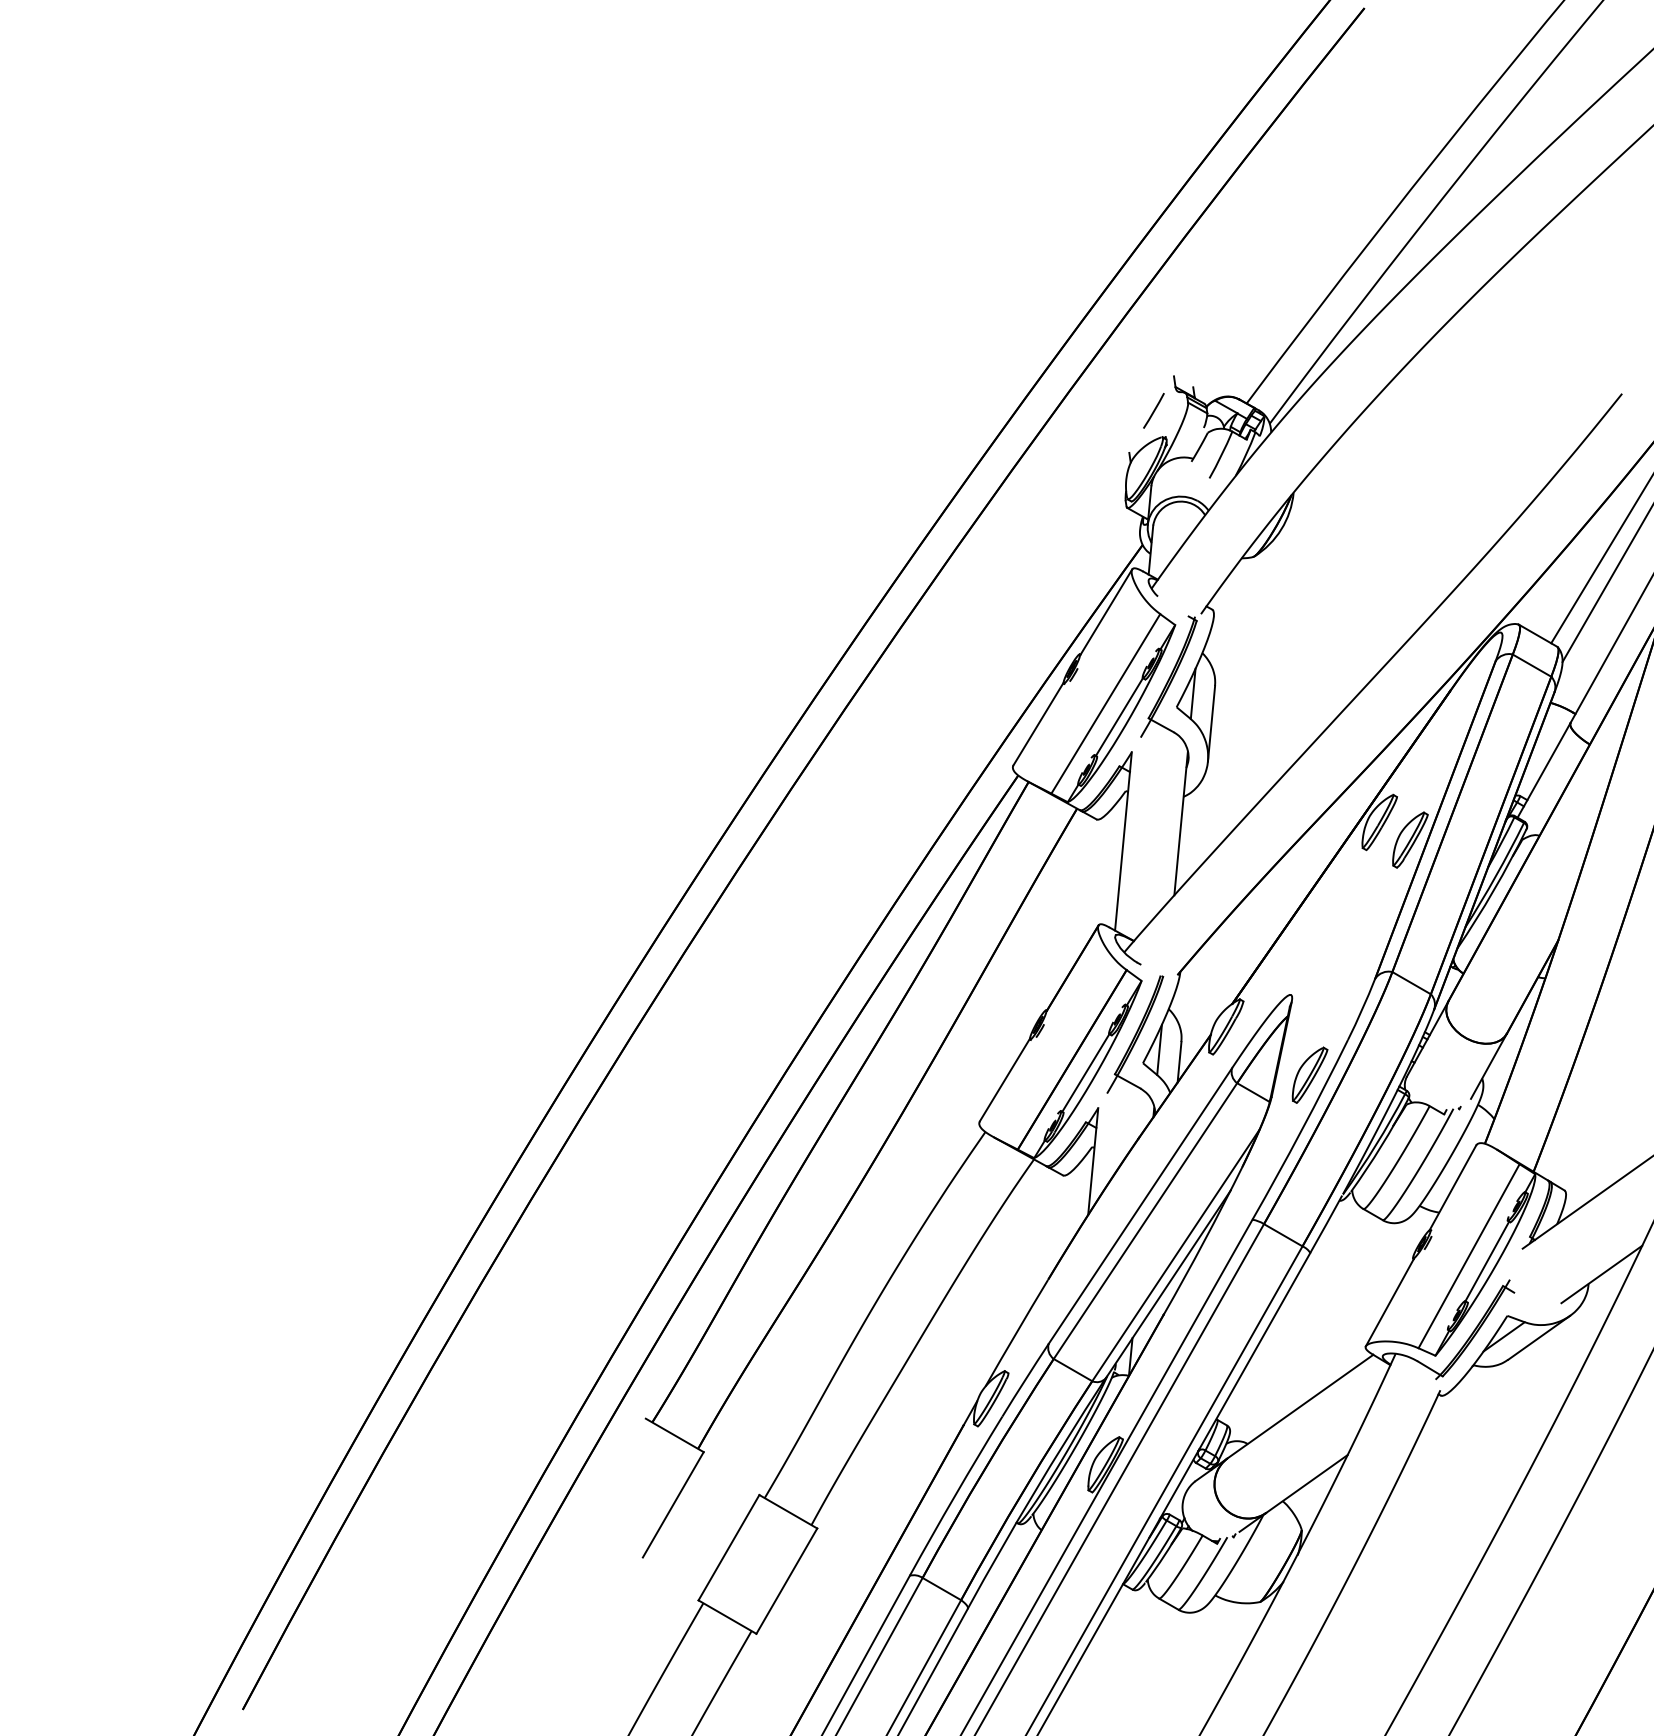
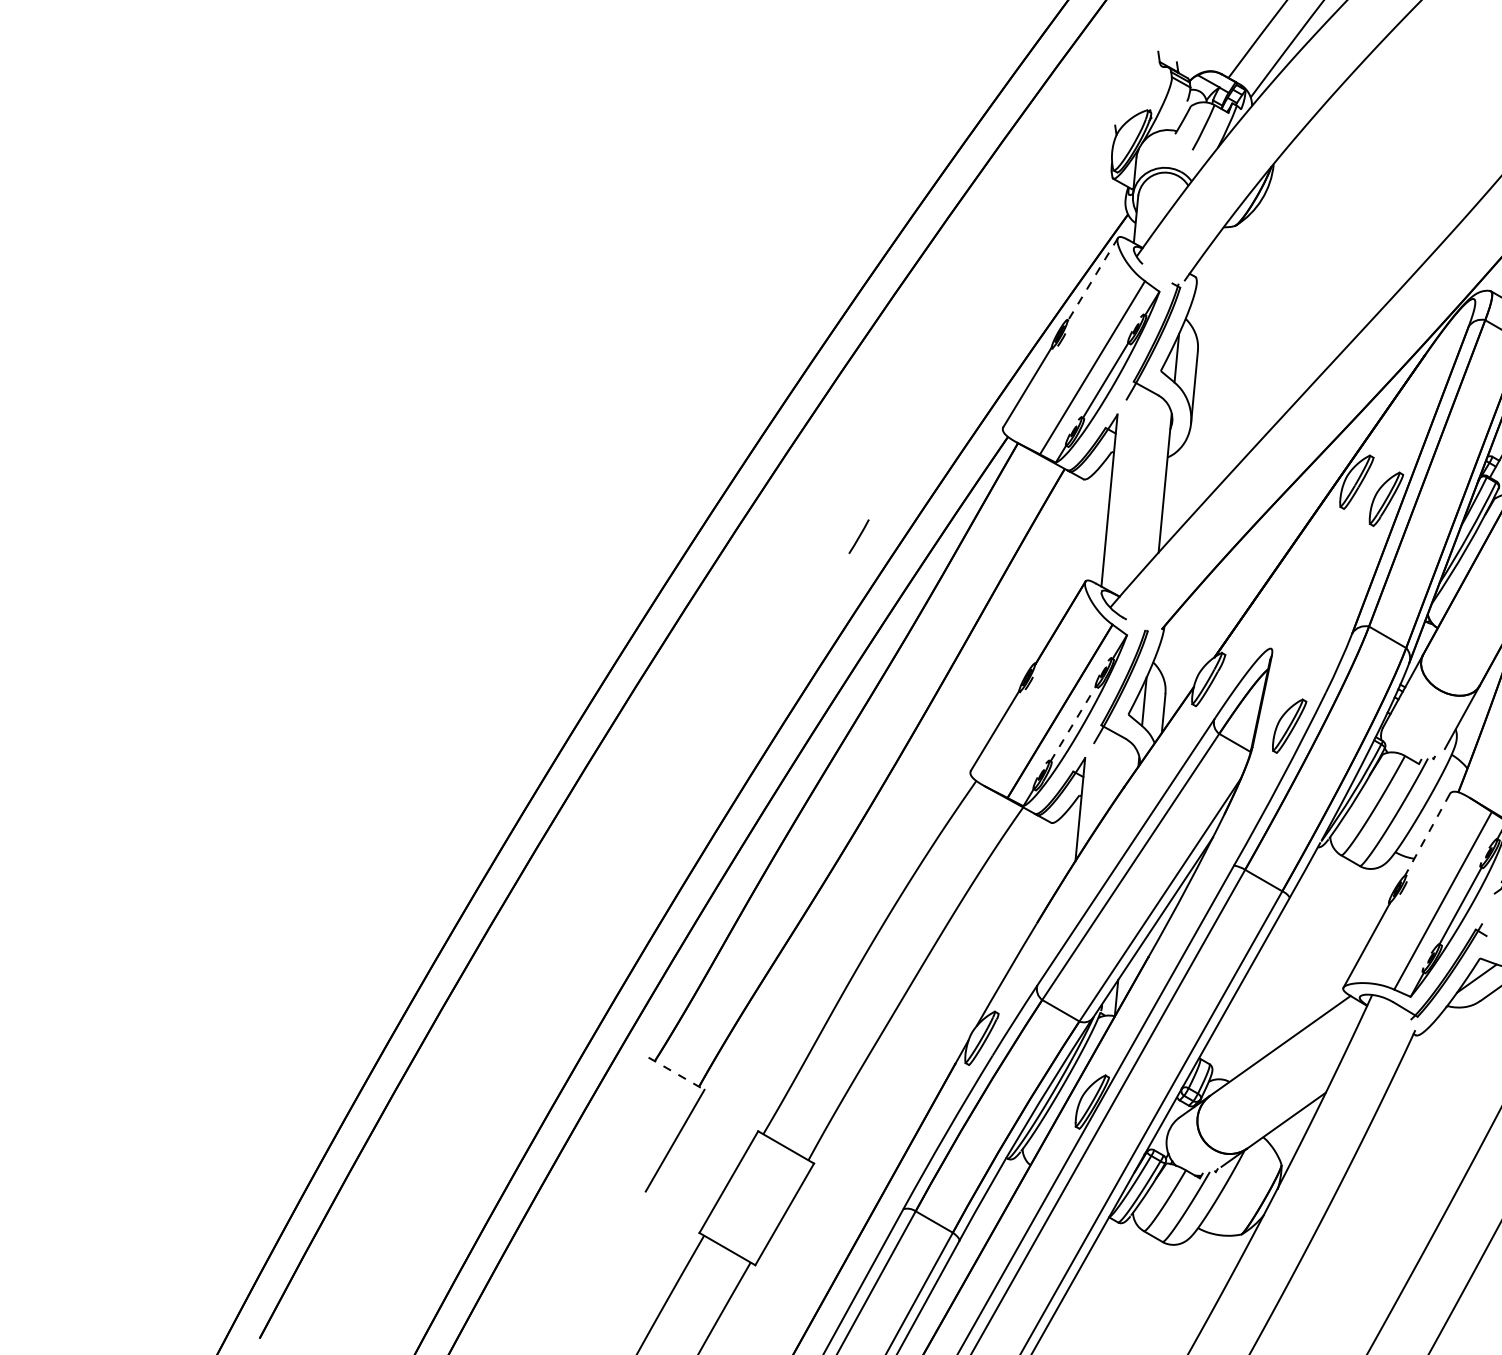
line: (1153, 410) -> (858, 536), moved
line: (1106, 612) -> (1093, 279), solid -> dashed
line: (1086, 1072) -> (1073, 723), solid -> dashed
line: (1452, 1188) -> (1427, 835), solid -> dashed
line: (675, 1435) -> (677, 1073), solid -> dashed

